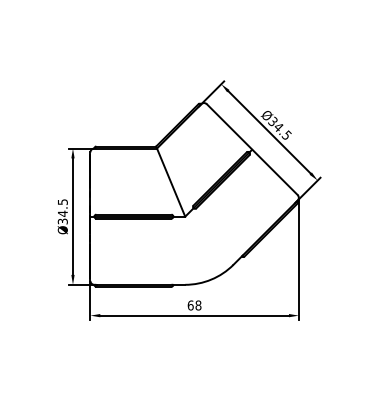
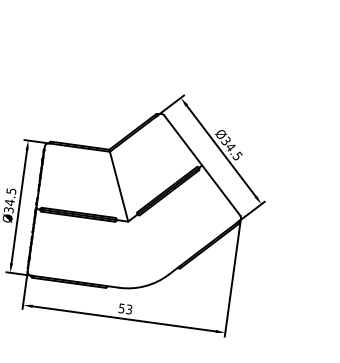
text: (194, 305) -> (125, 309), 68 -> 53

